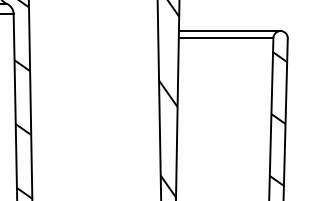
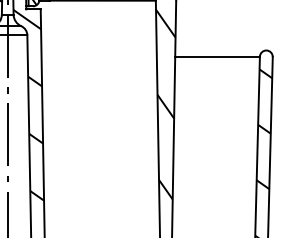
line: (229, 31) -> (220, 50), removed

